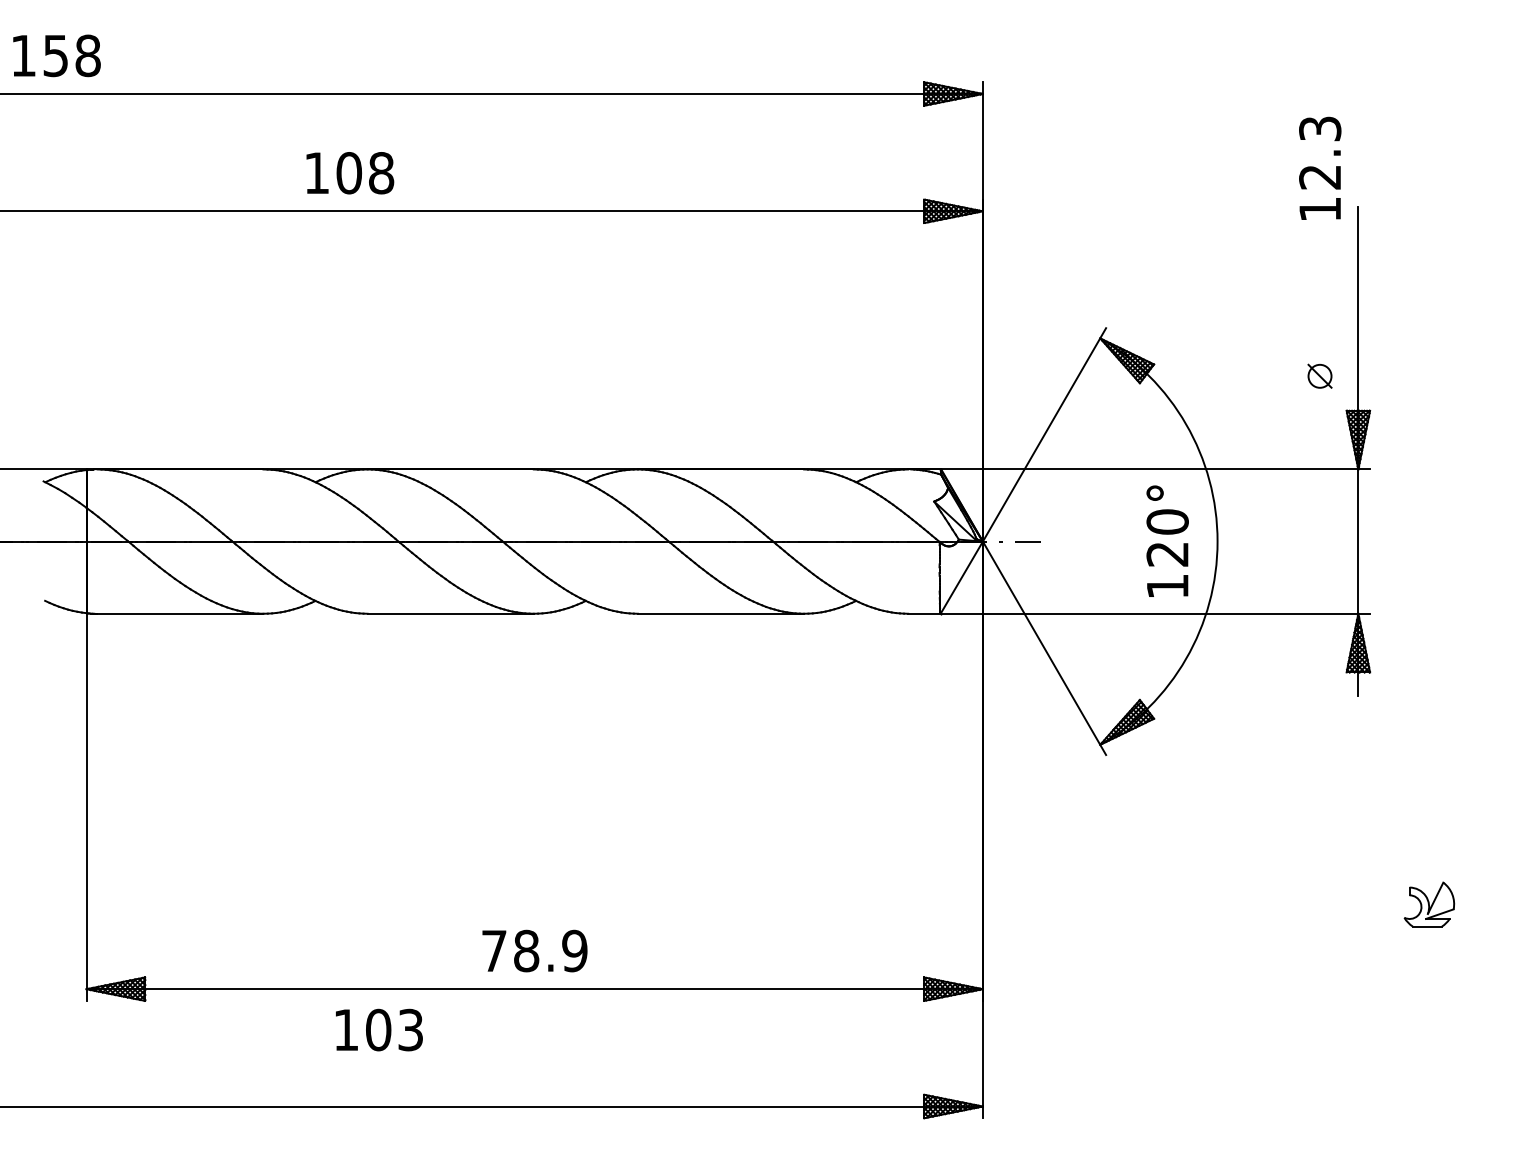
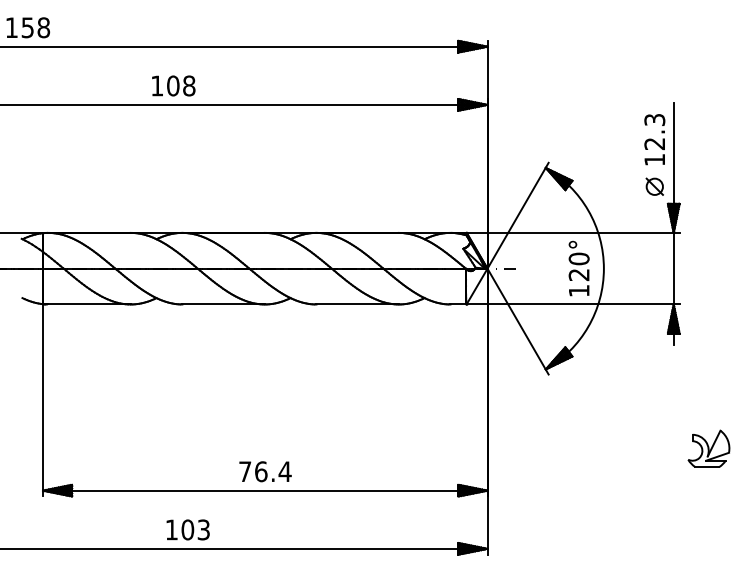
text: (1319, 168) -> (654, 139), moved
part: (1319, 375) -> (654, 186), size x1.43
part: (1428, 904) -> (708, 448), size x1.67
text: (551, 950) -> (273, 471), 78.9 -> 76.4
text: (377, 1029) -> (187, 529), moved

